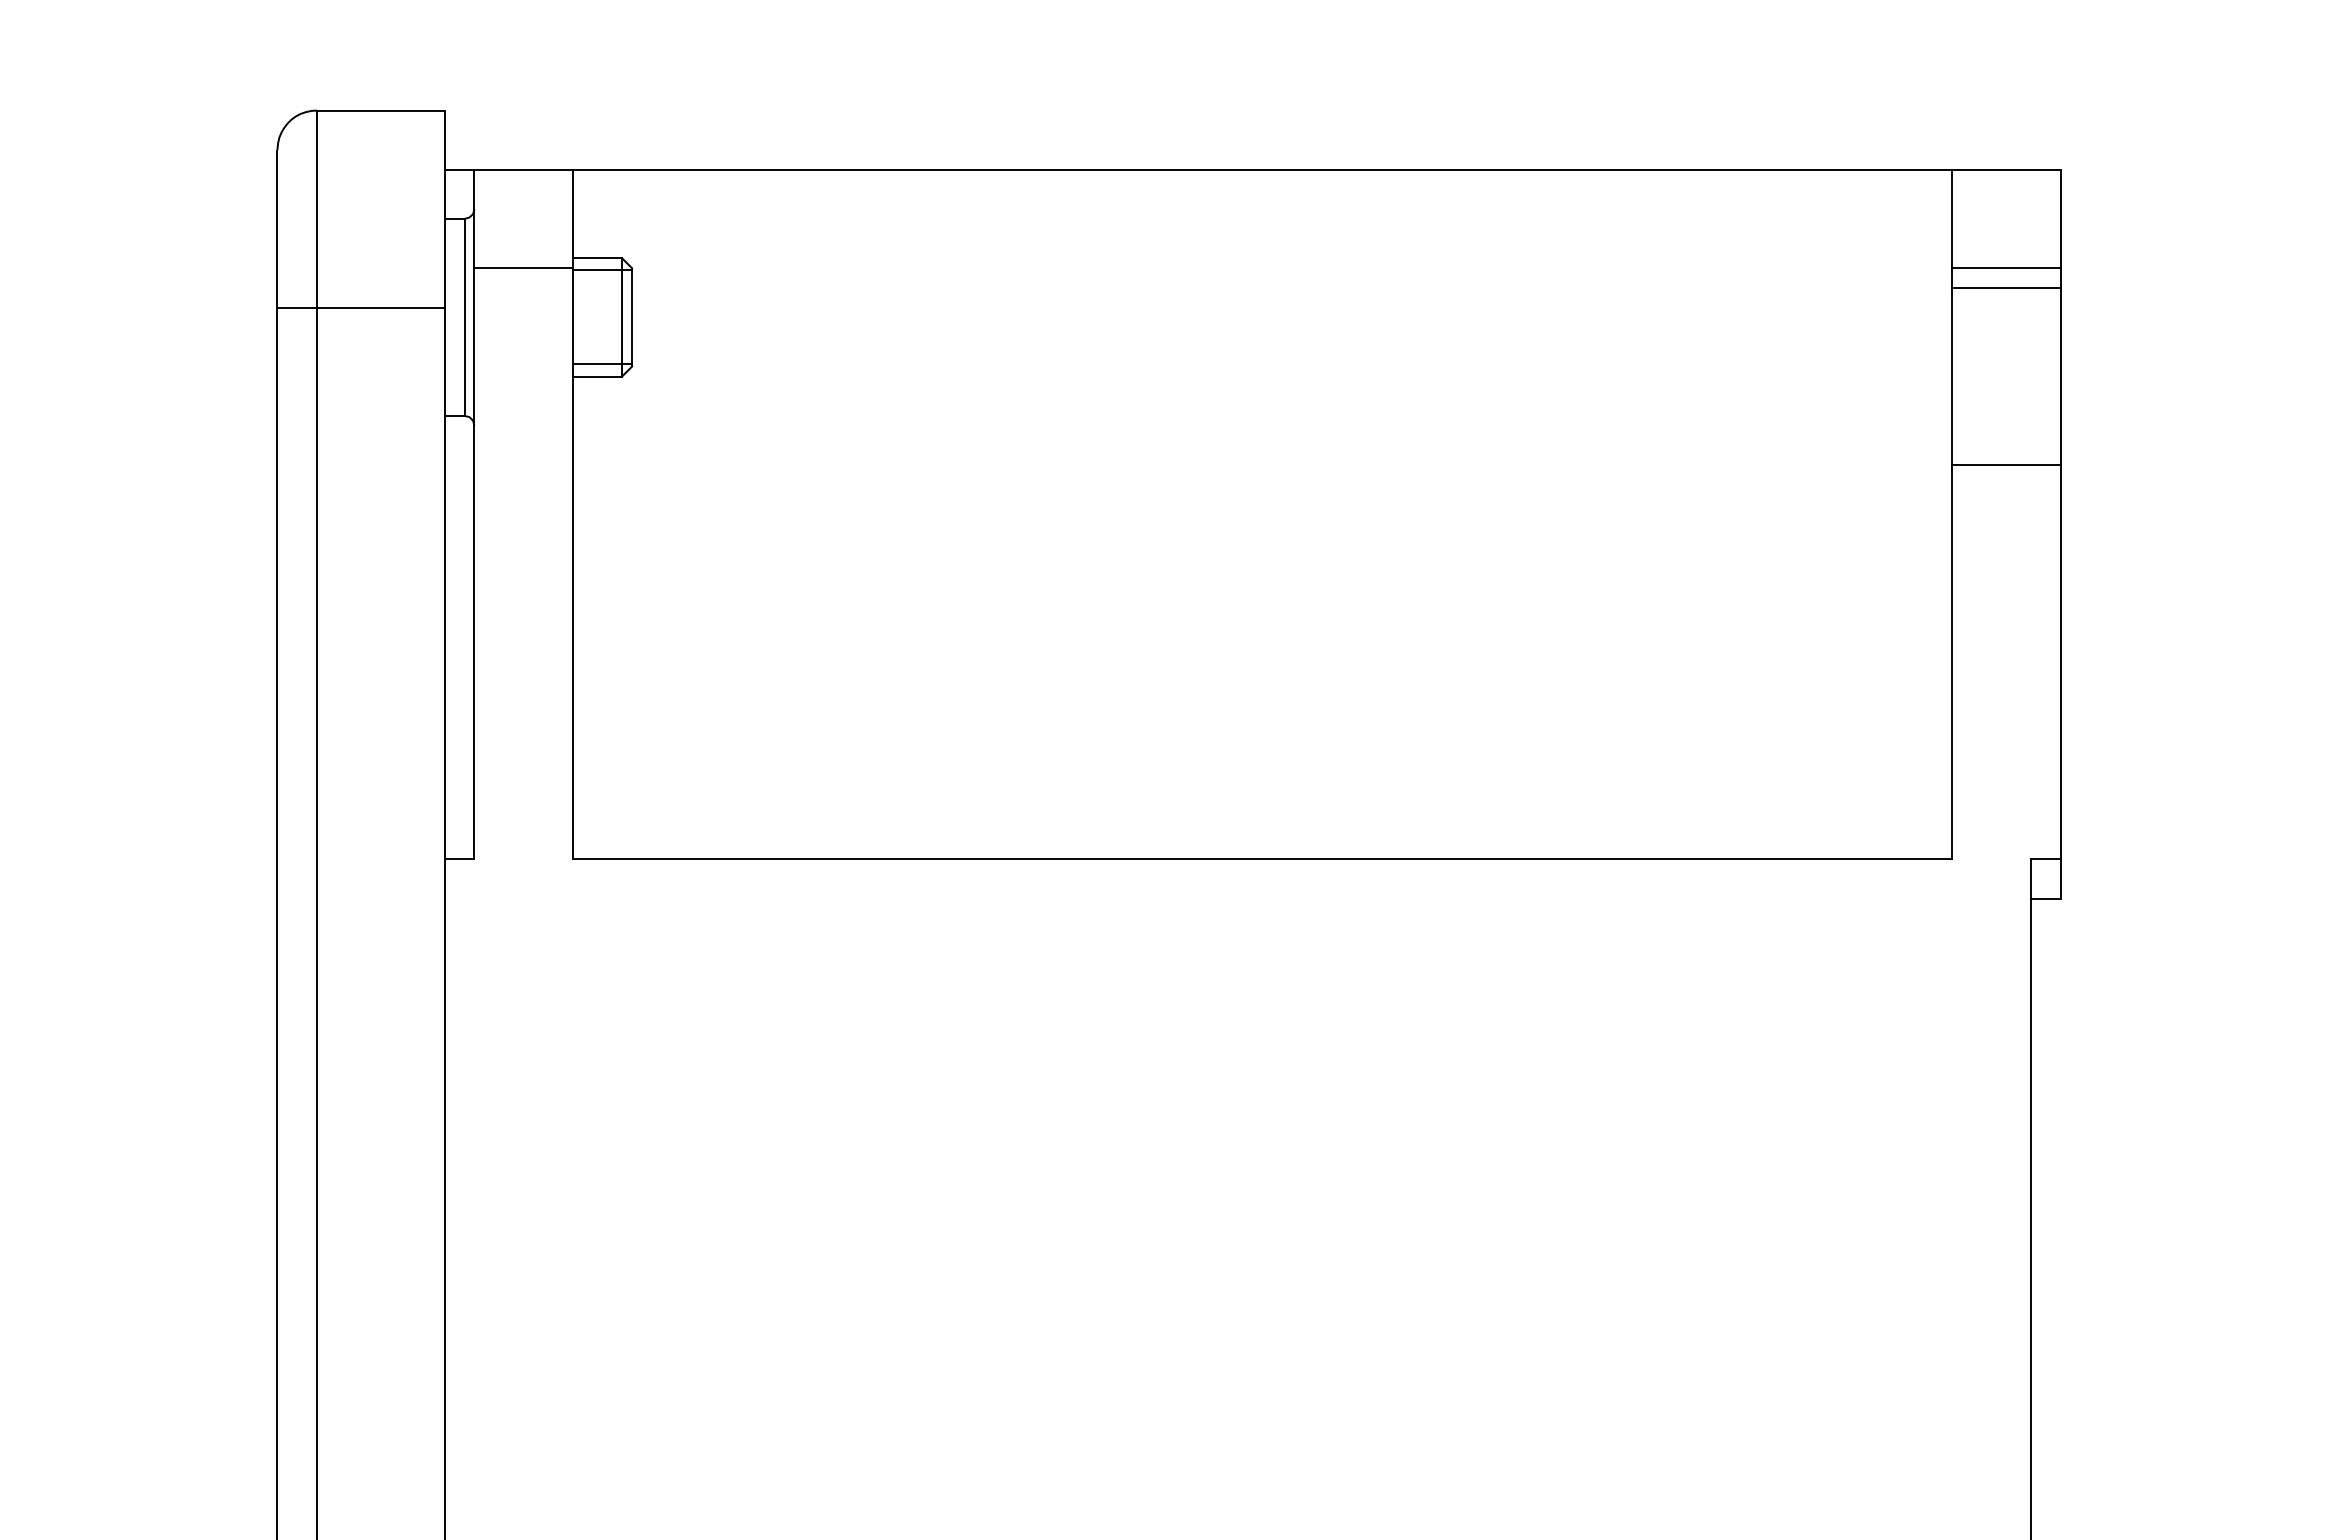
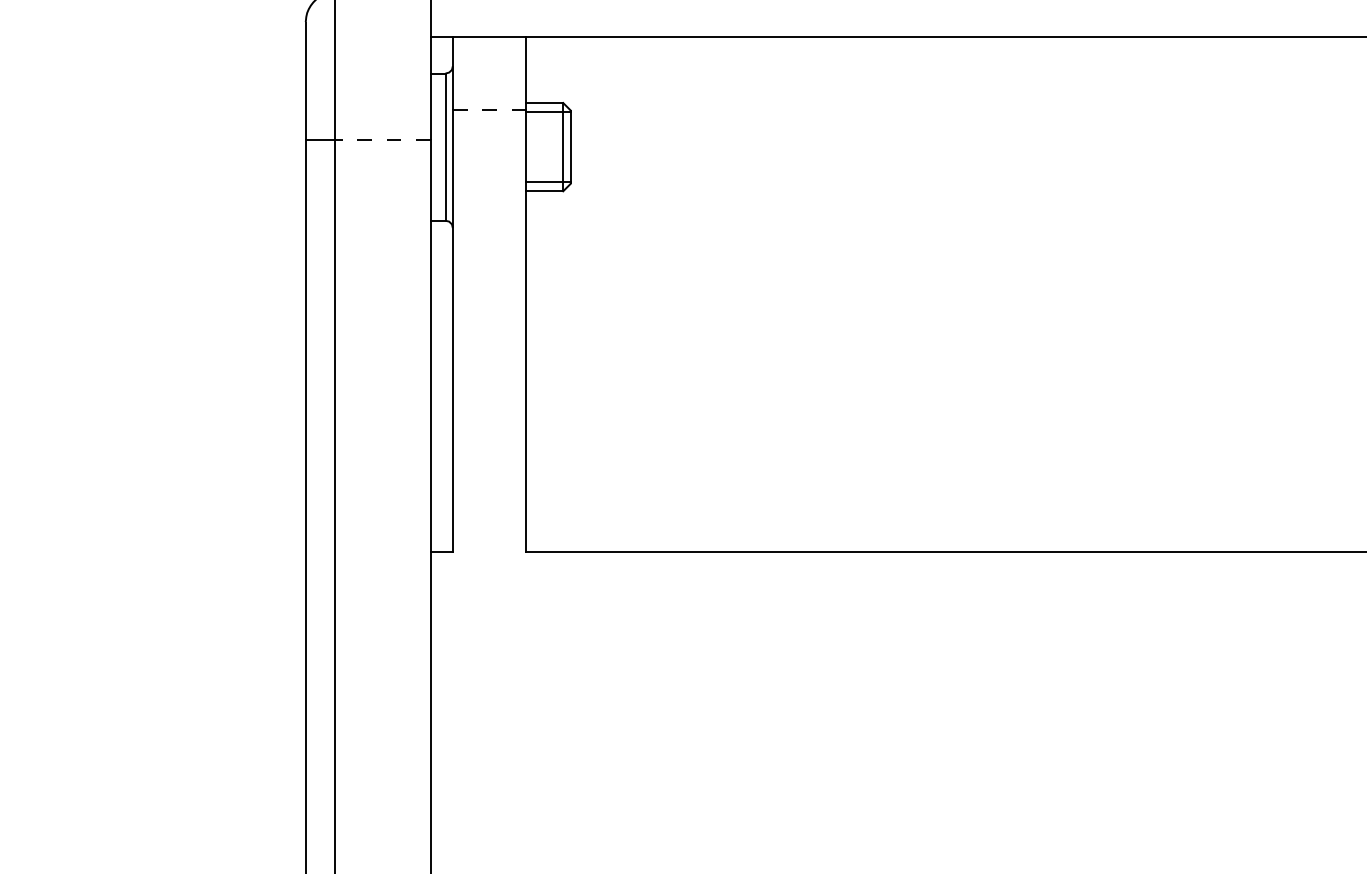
line: (523, 268) -> (489, 110), solid -> dashed
line: (380, 307) -> (382, 139), solid -> dashed

